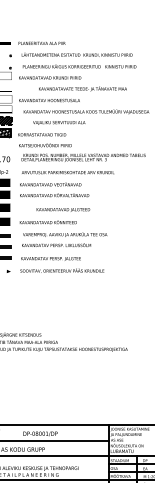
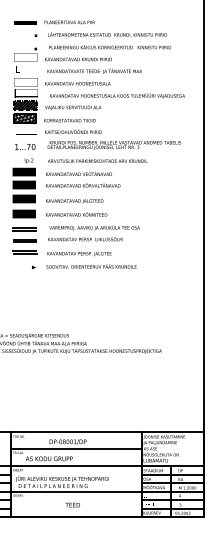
text: (82, 88) -> (94, 70), moved
text: (59, 122) -> (73, 107), moved
text: (63, 210) -> (74, 201), moved

